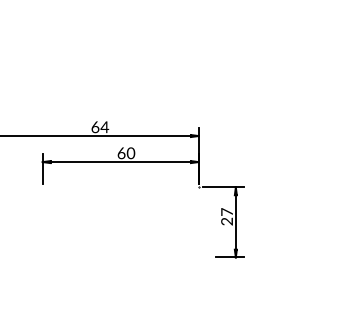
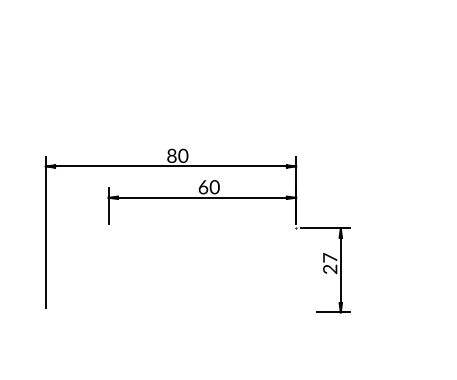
text: (100, 126) -> (177, 155), 64 -> 80

